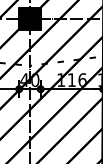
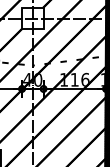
hatch: (29, 18) -> (32, 18), removed

